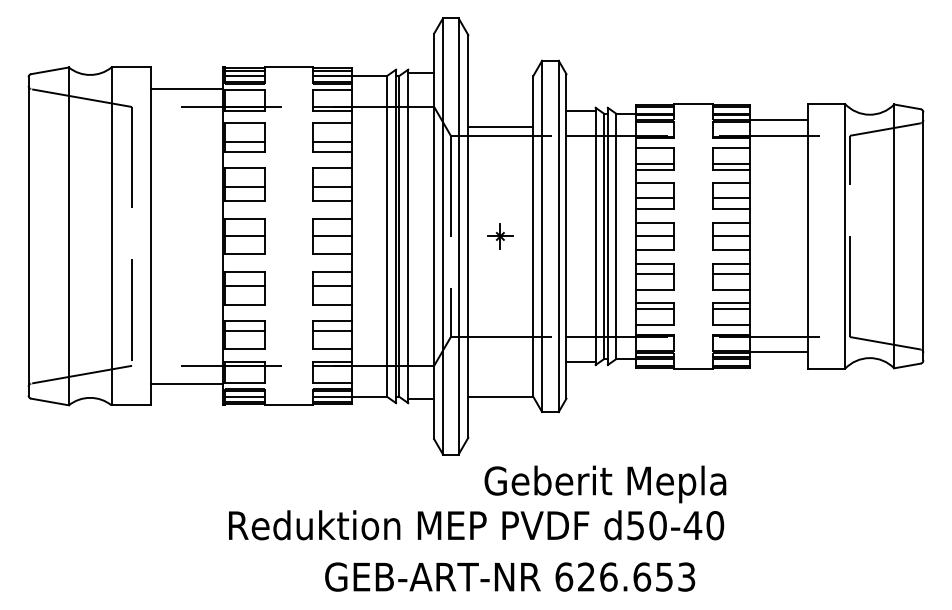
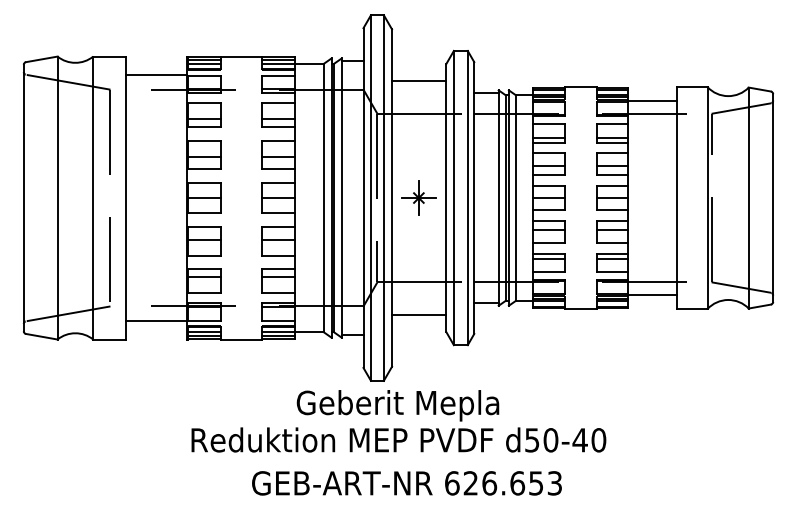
line: (500, 127) -> (419, 80), moved
part: (500, 236) -> (419, 198), size x1.67
line: (500, 397) -> (419, 315), moved
text: (605, 484) -> (398, 405), moved
text: (510, 576) -> (407, 482), moved

